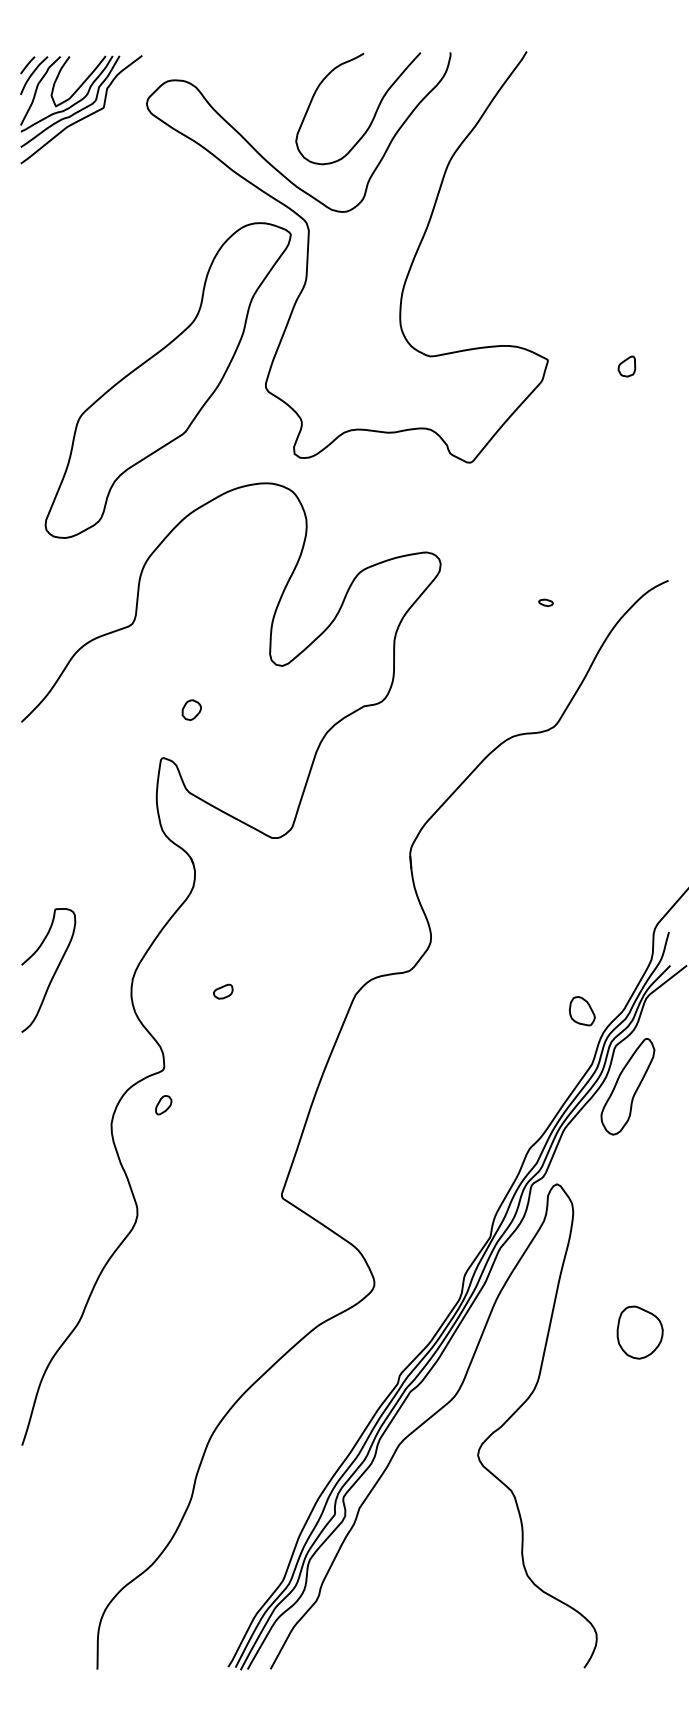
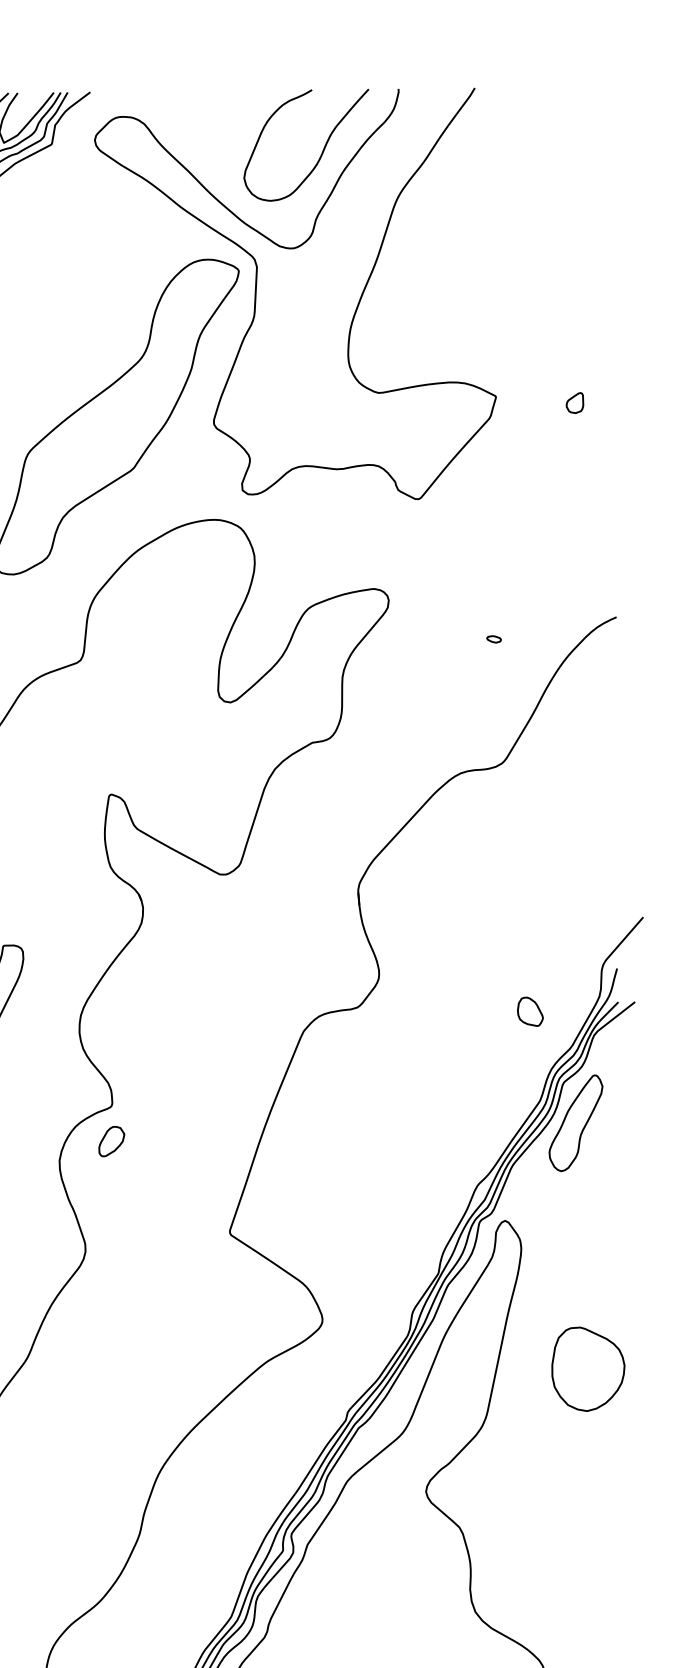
part: (191, 709) -> (139, 746), removed
part: (223, 991) -> (171, 1028), removed
part: (582, 1011) -> (530, 1012), moved
part: (163, 1105) -> (111, 1142), size x1.6
part: (639, 1332) -> (587, 1369), size x1.6

